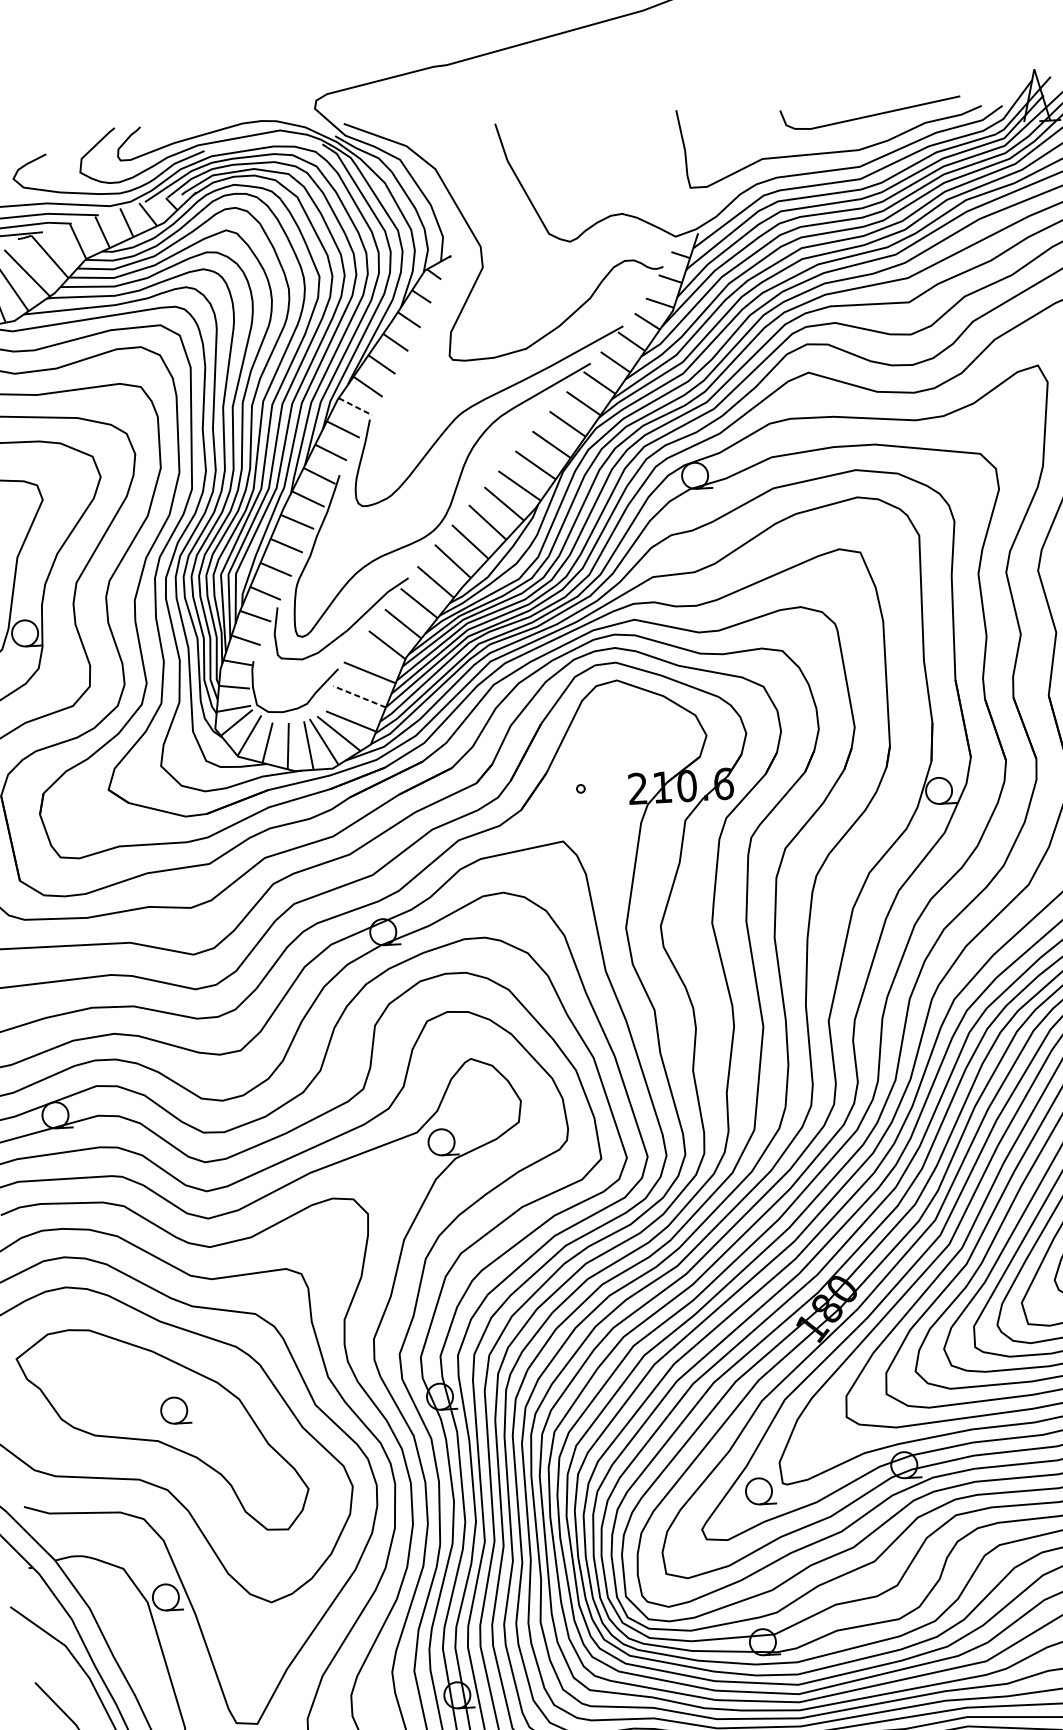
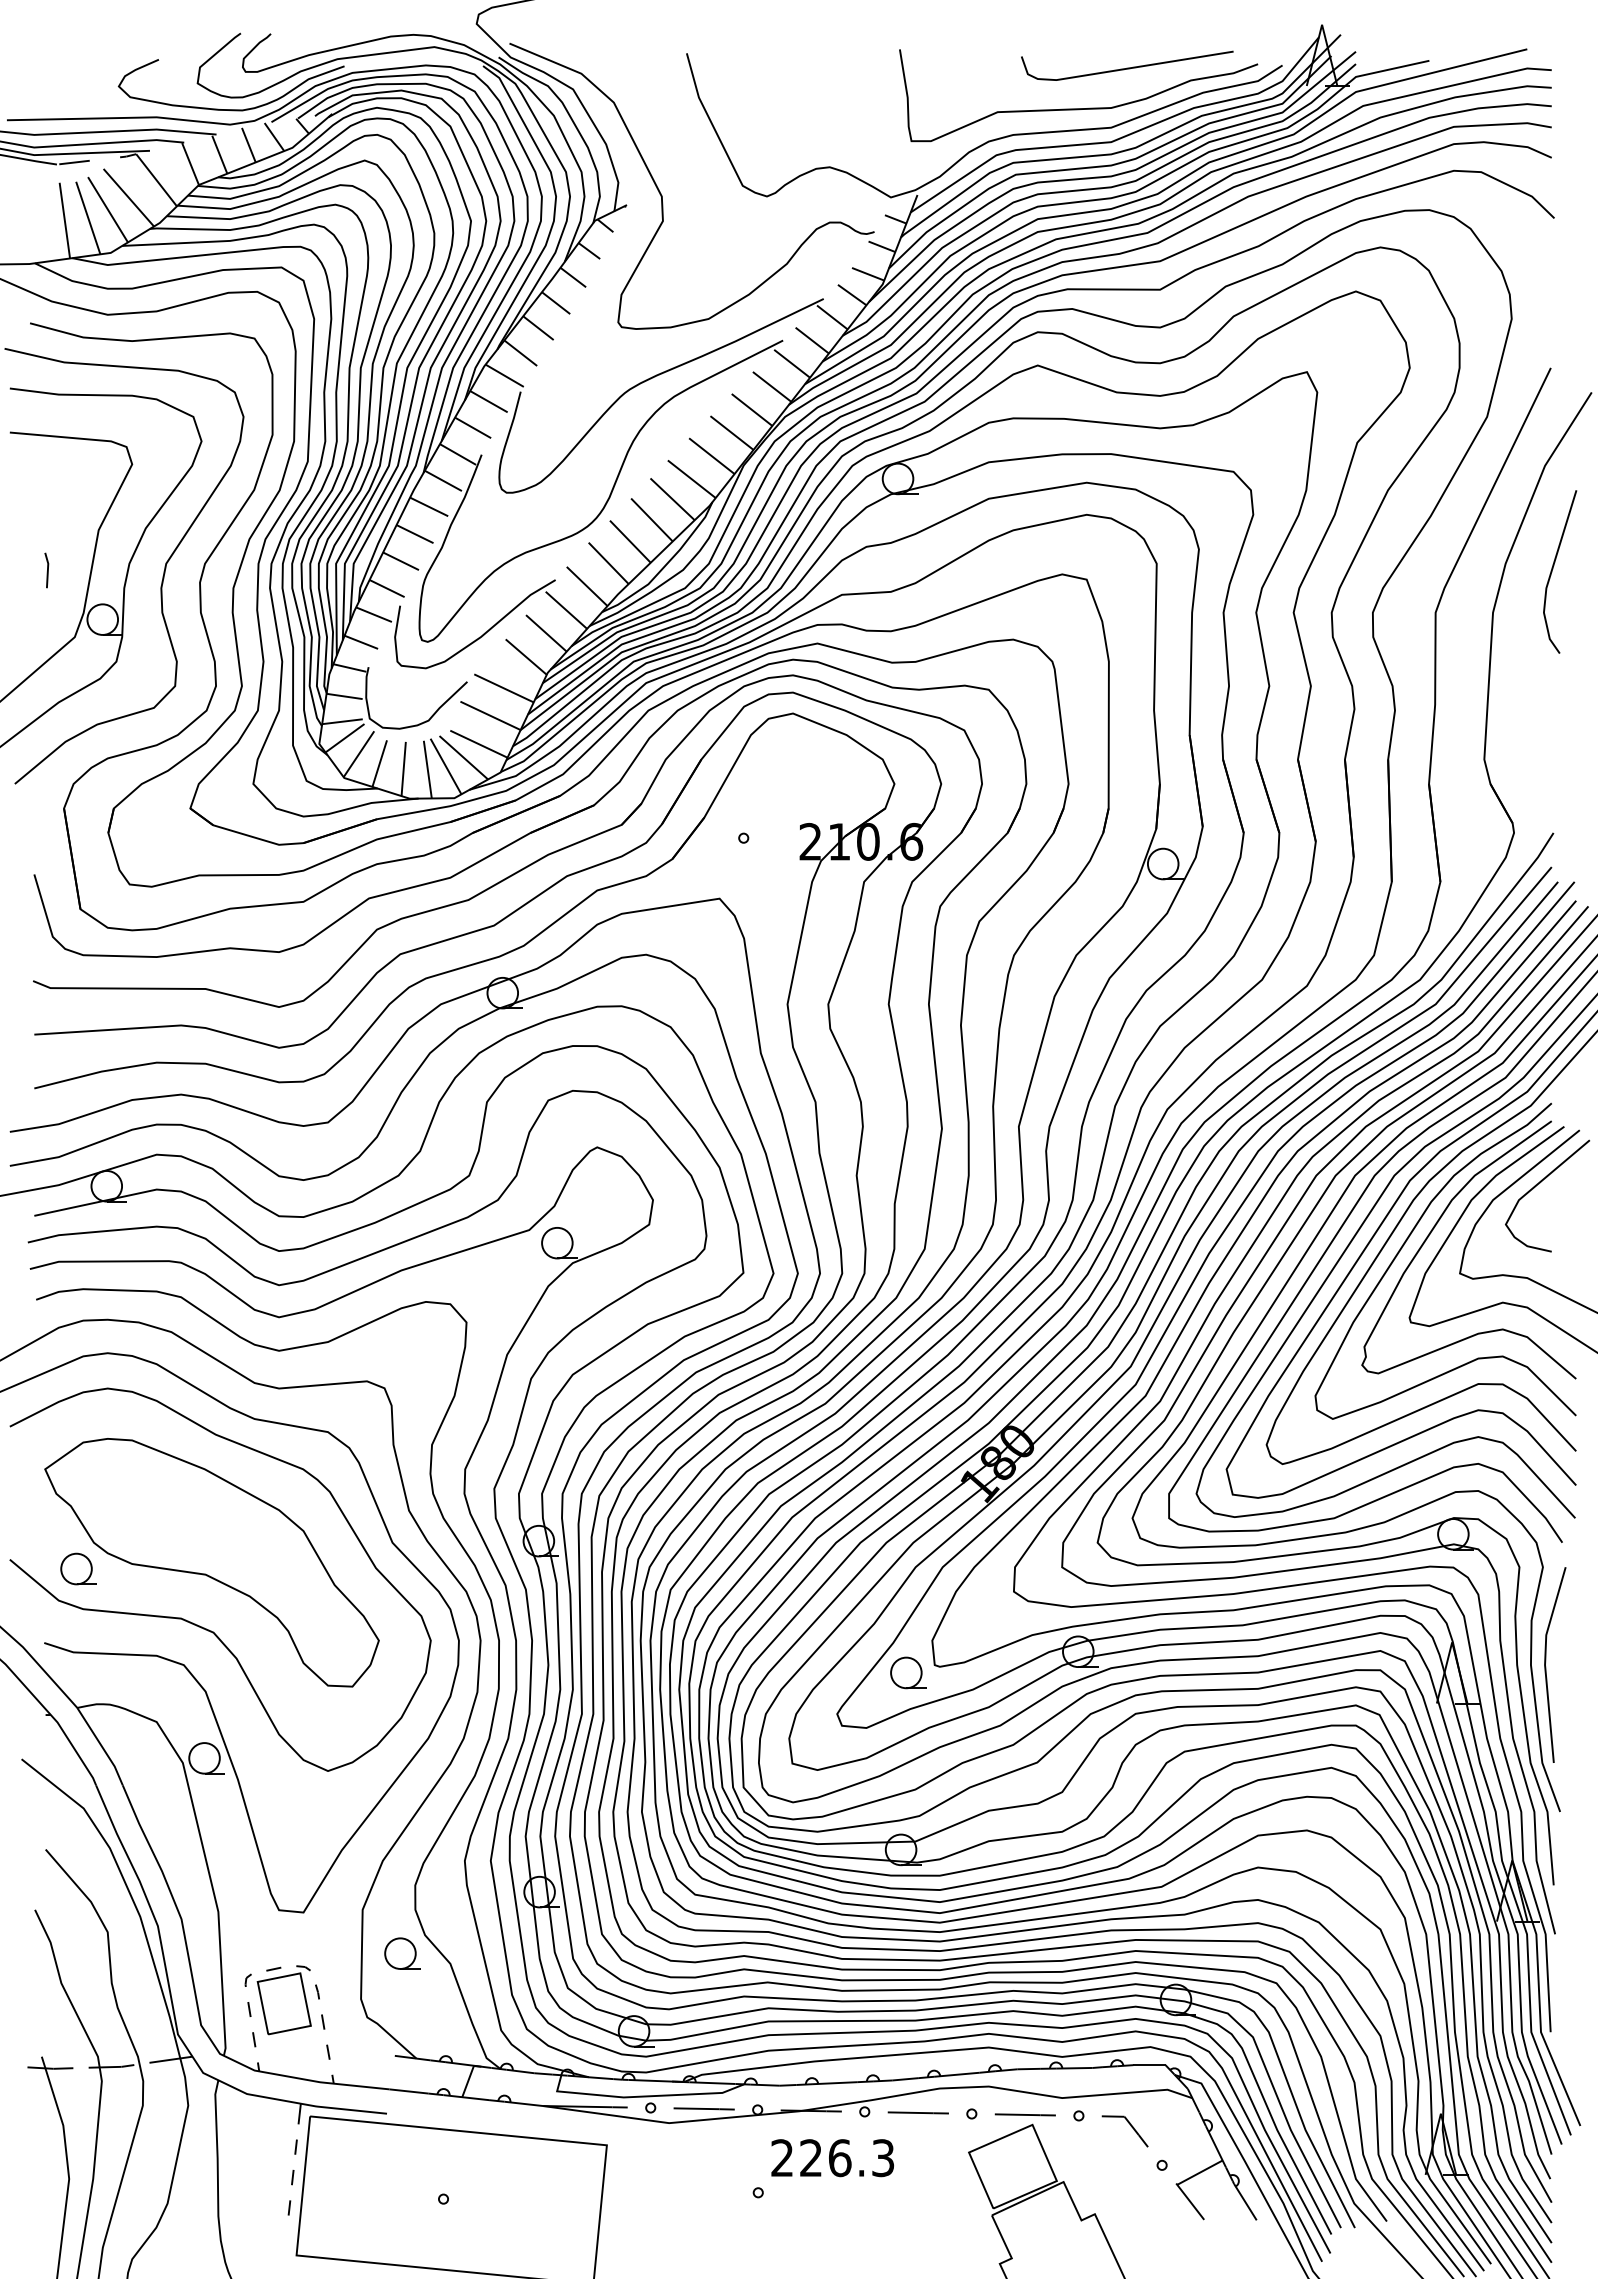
line: (356, 407) -> (505, 376), dashed -> solid
line: (359, 696) -> (490, 715), dashed -> solid
part: (175, 1410) -> (78, 1568), moved

